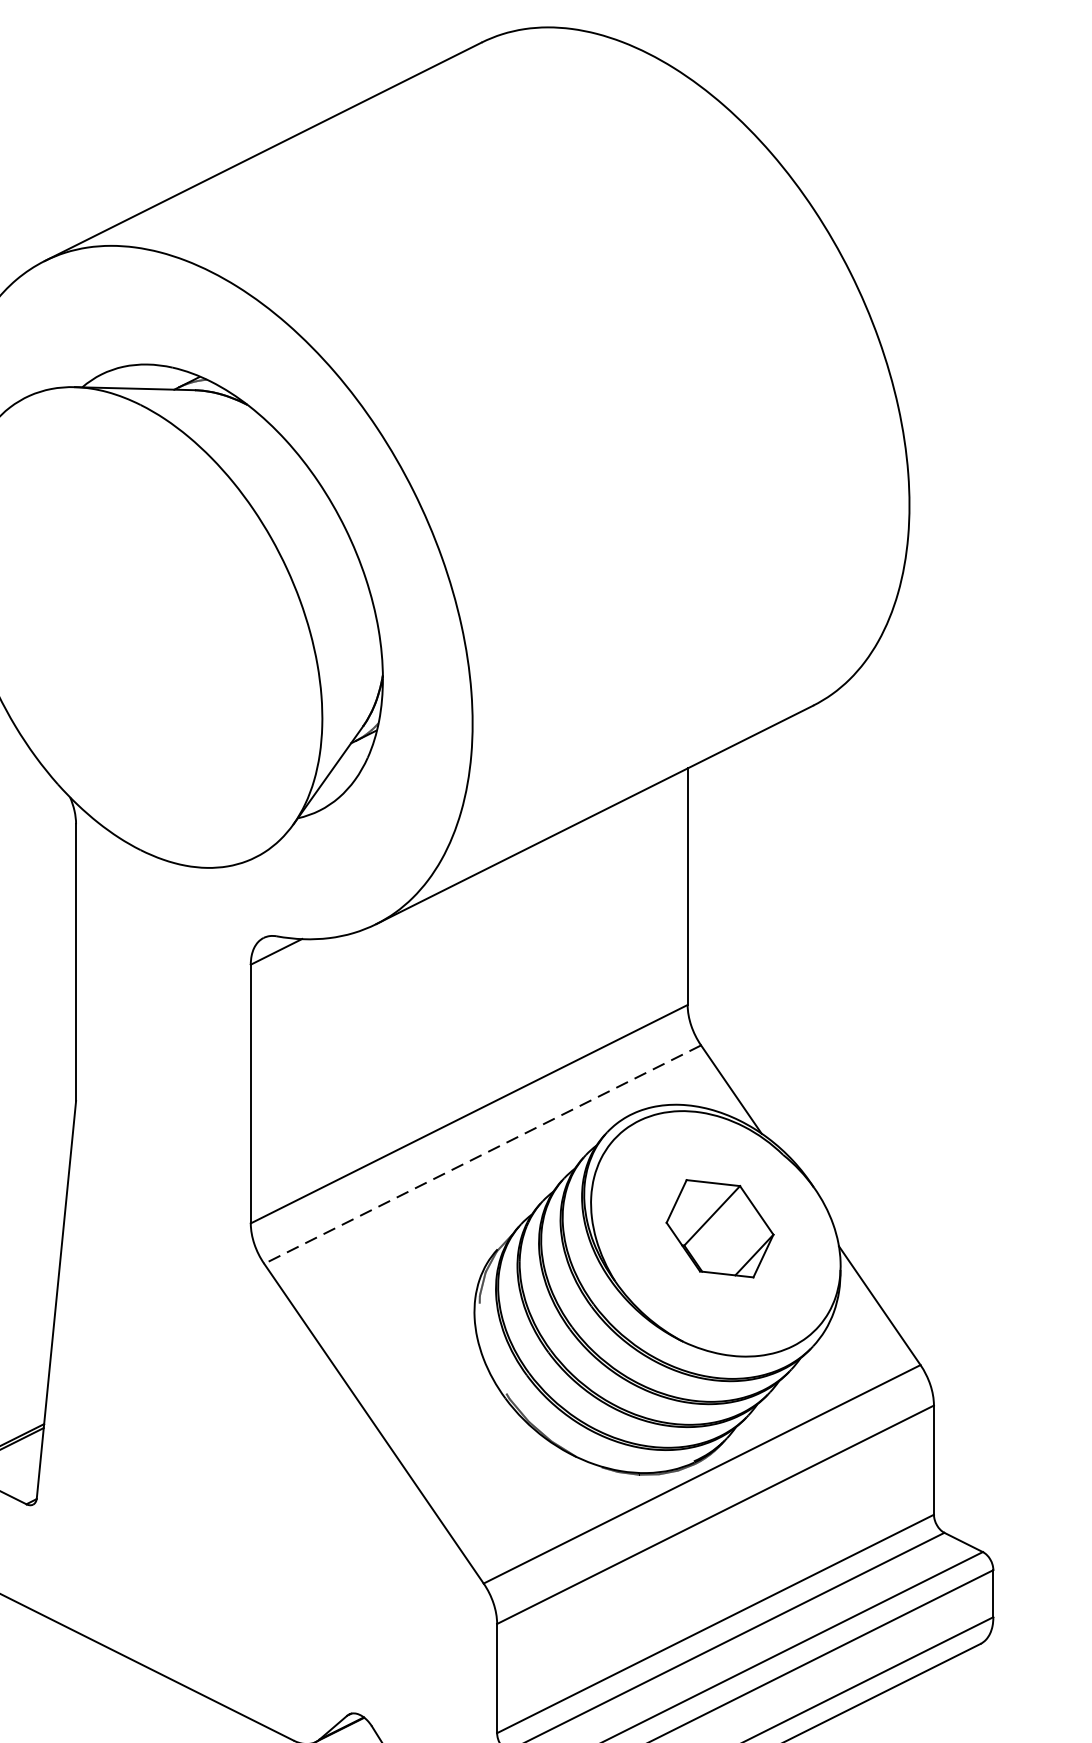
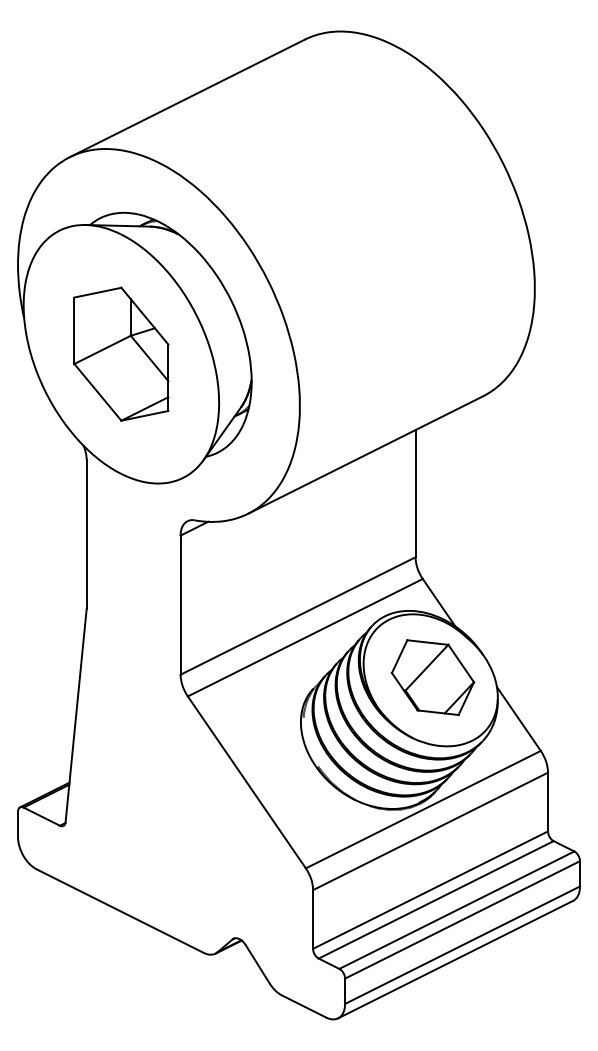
part: (140, 626) -> (121, 353), added
line: (481, 1154) -> (304, 637), dashed -> solid
part: (719, 1228) -> (432, 677), size x1.43

